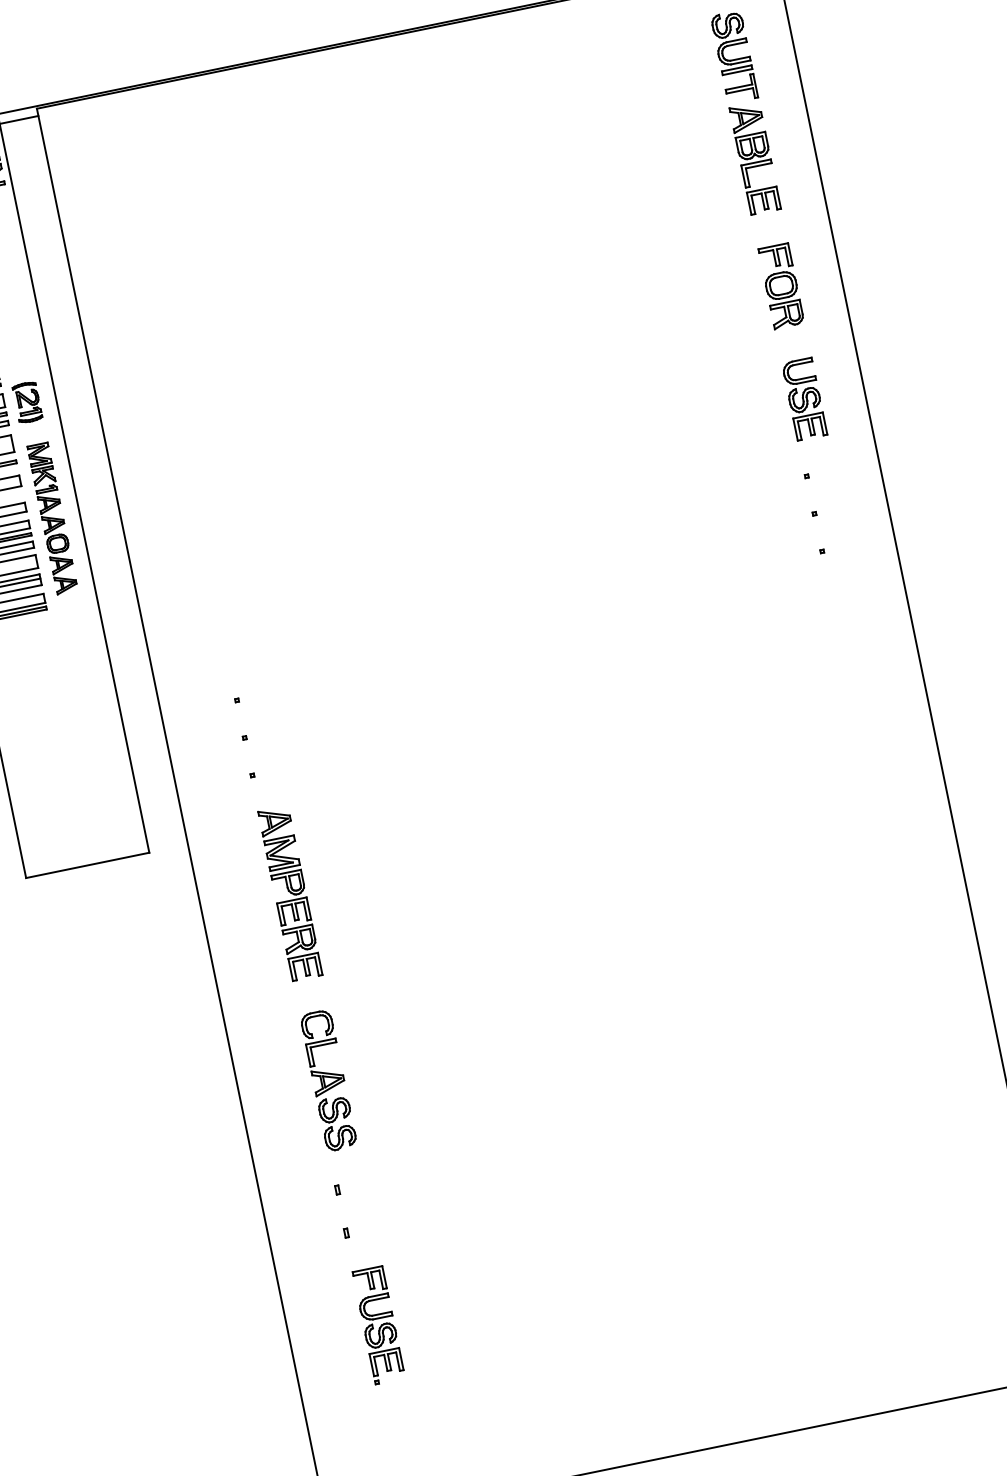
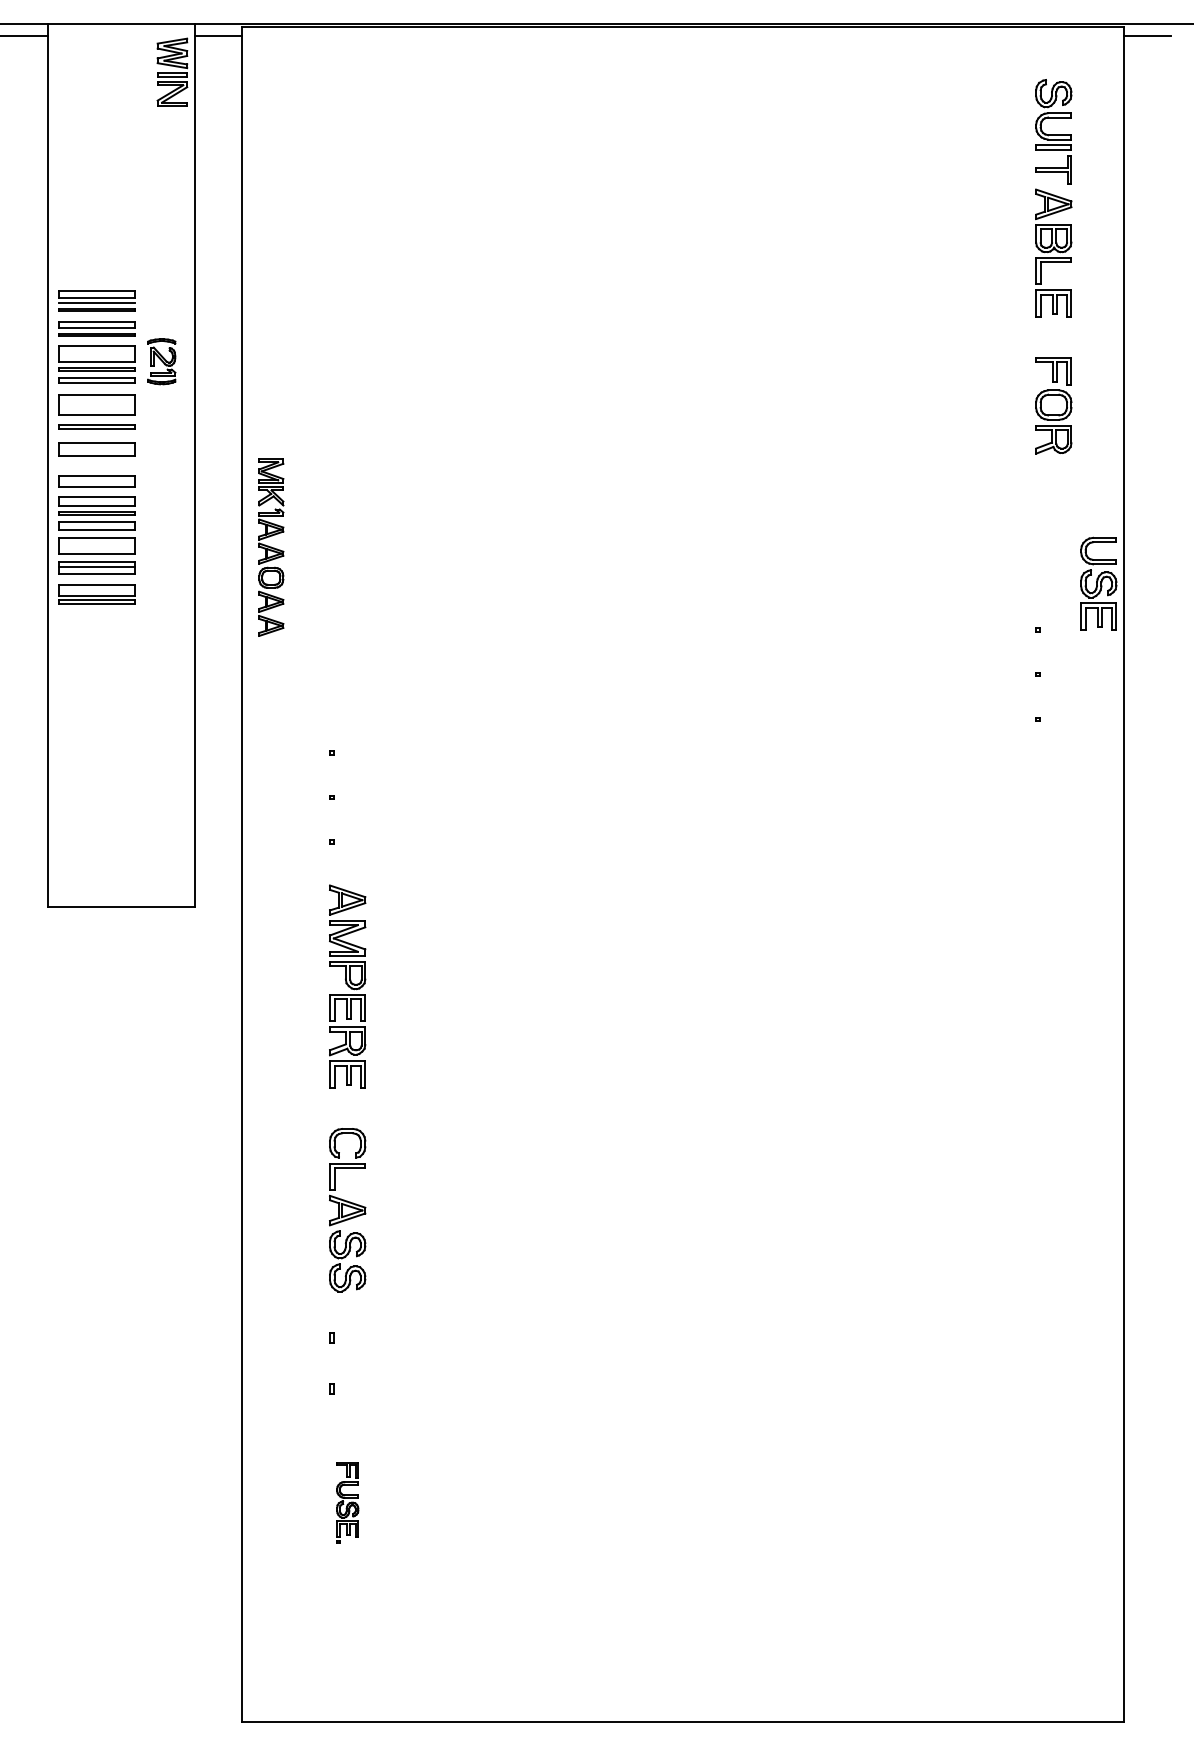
part: (804, 398) -> (1098, 583), moved
part: (52, 518) -> (271, 547), moved
part: (378, 1325) -> (347, 1502), size x0.6

